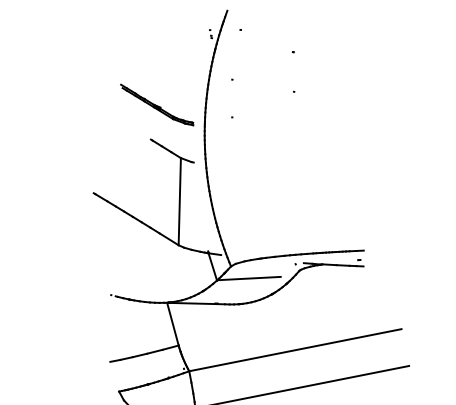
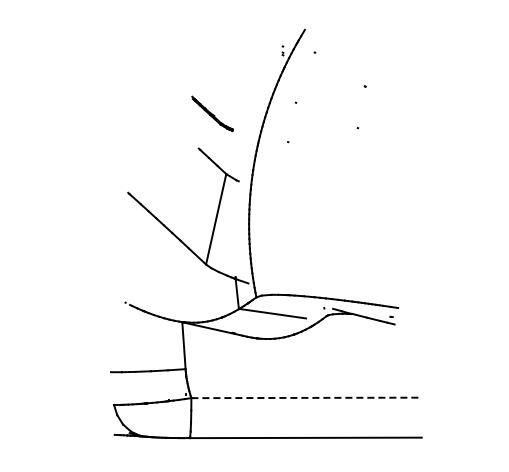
part: (157, 104) -> (212, 113), size x0.6
line: (295, 349) -> (306, 397), solid -> dashed

